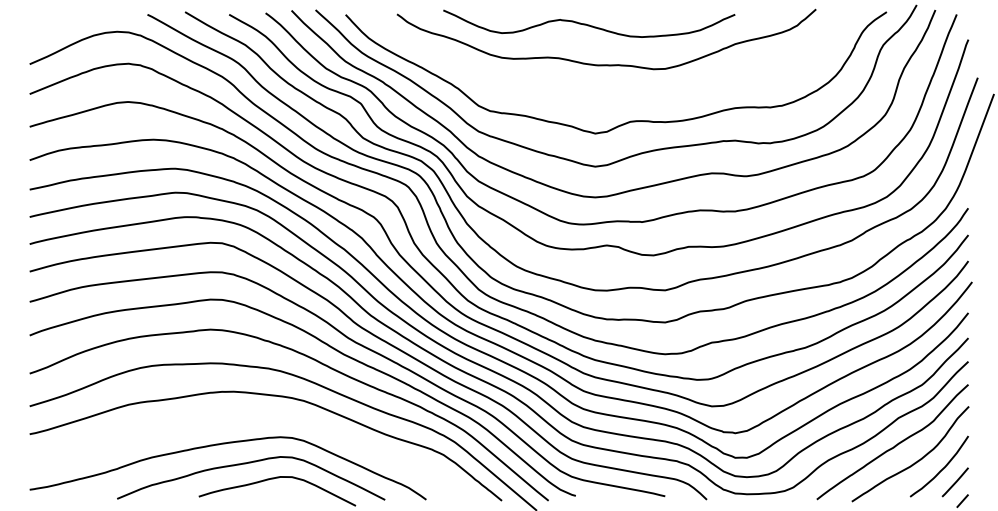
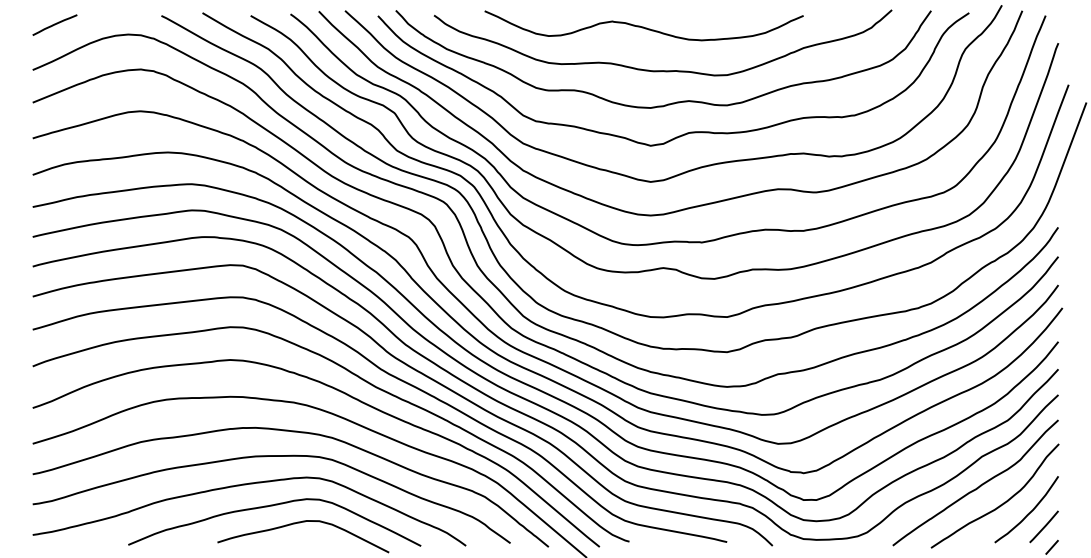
line: (49, 22) -> (54, 24), added
curve: (615, 93) -> (672, 102), added
curve: (241, 418) -> (264, 457), added

